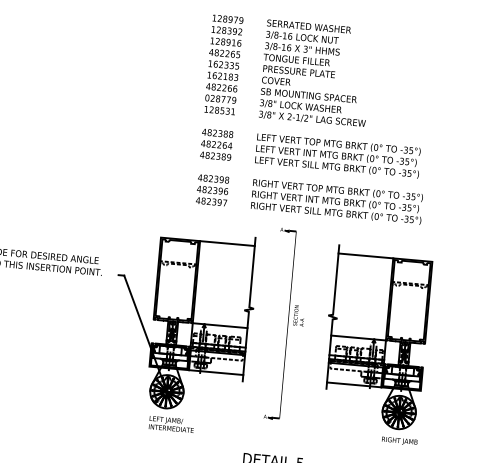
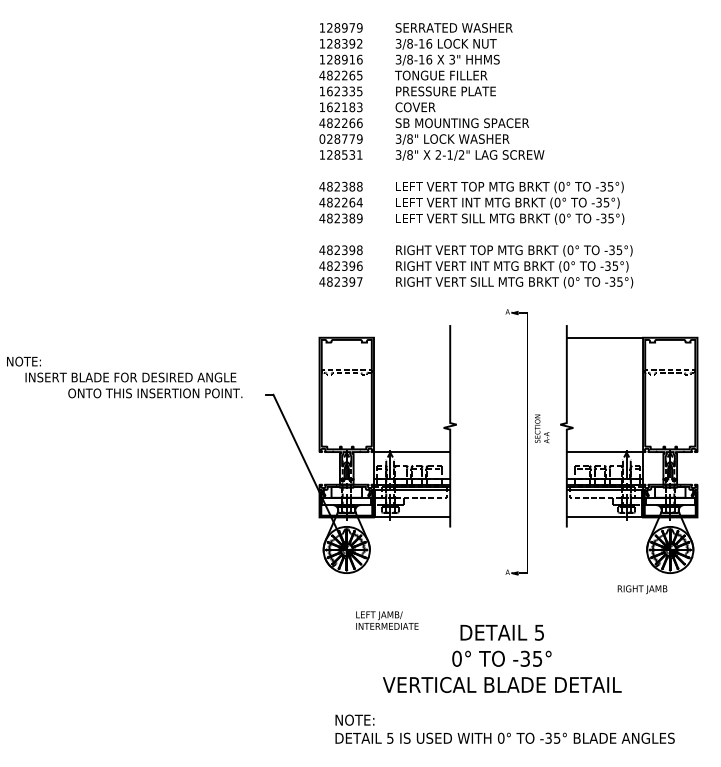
text: (316, 119) -> (476, 155), moved
line: (227, 243) -> (411, 337), removed
part: (287, 324) -> (527, 442), moved
text: (171, 424) -> (387, 620), moved
text: (399, 441) -> (642, 589), moved

